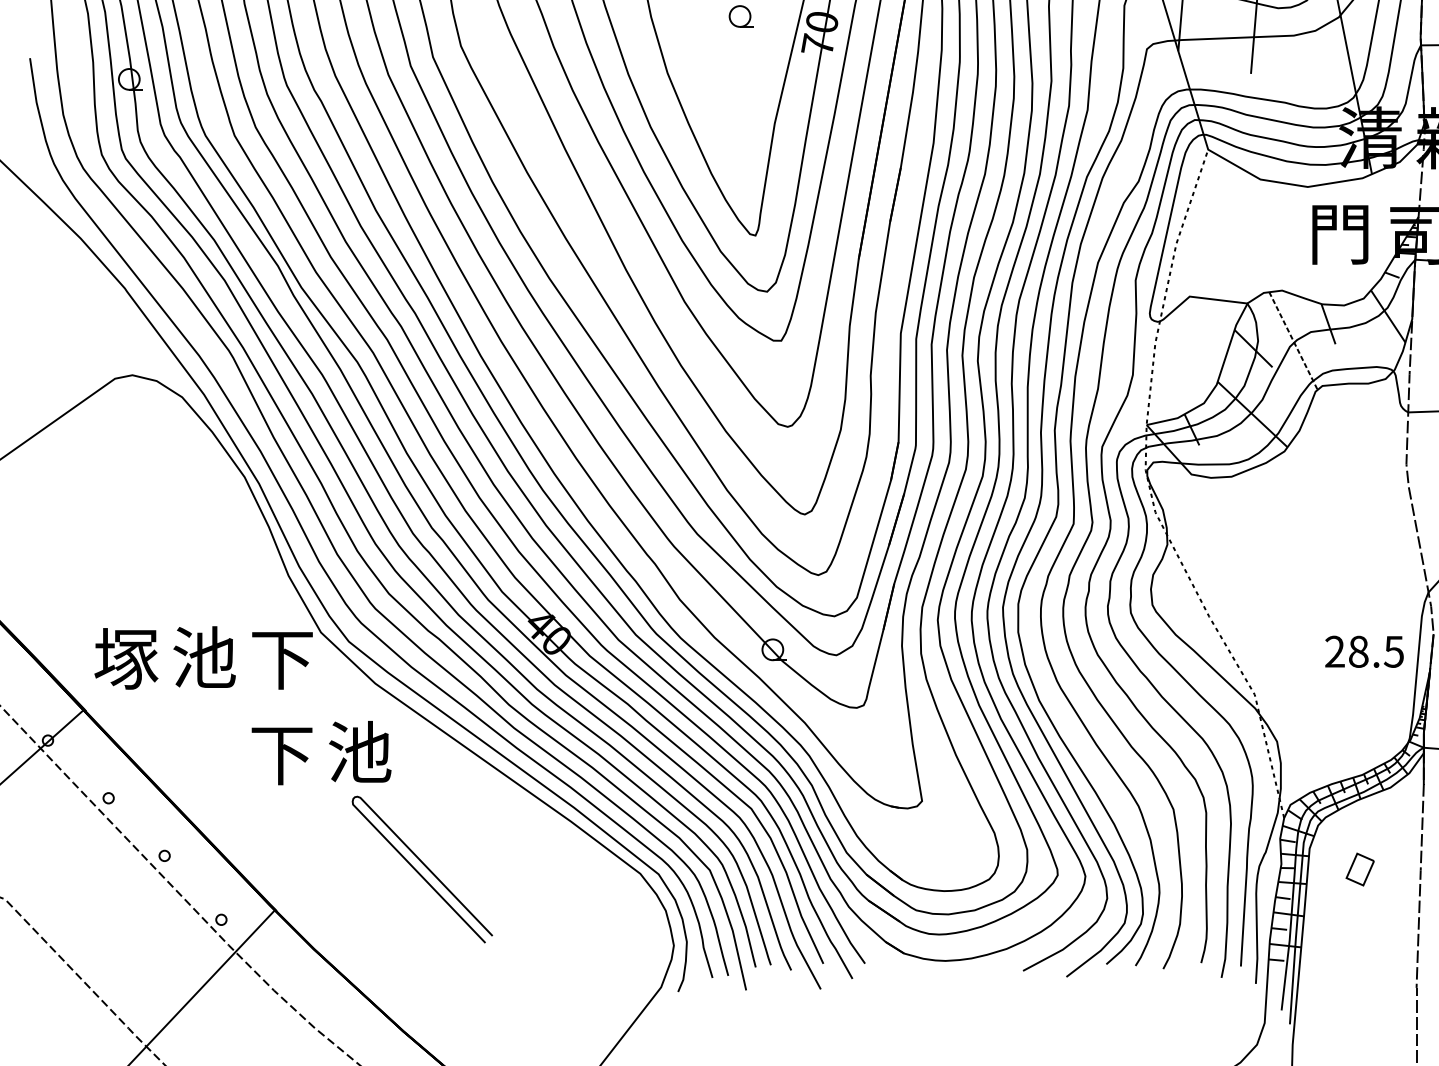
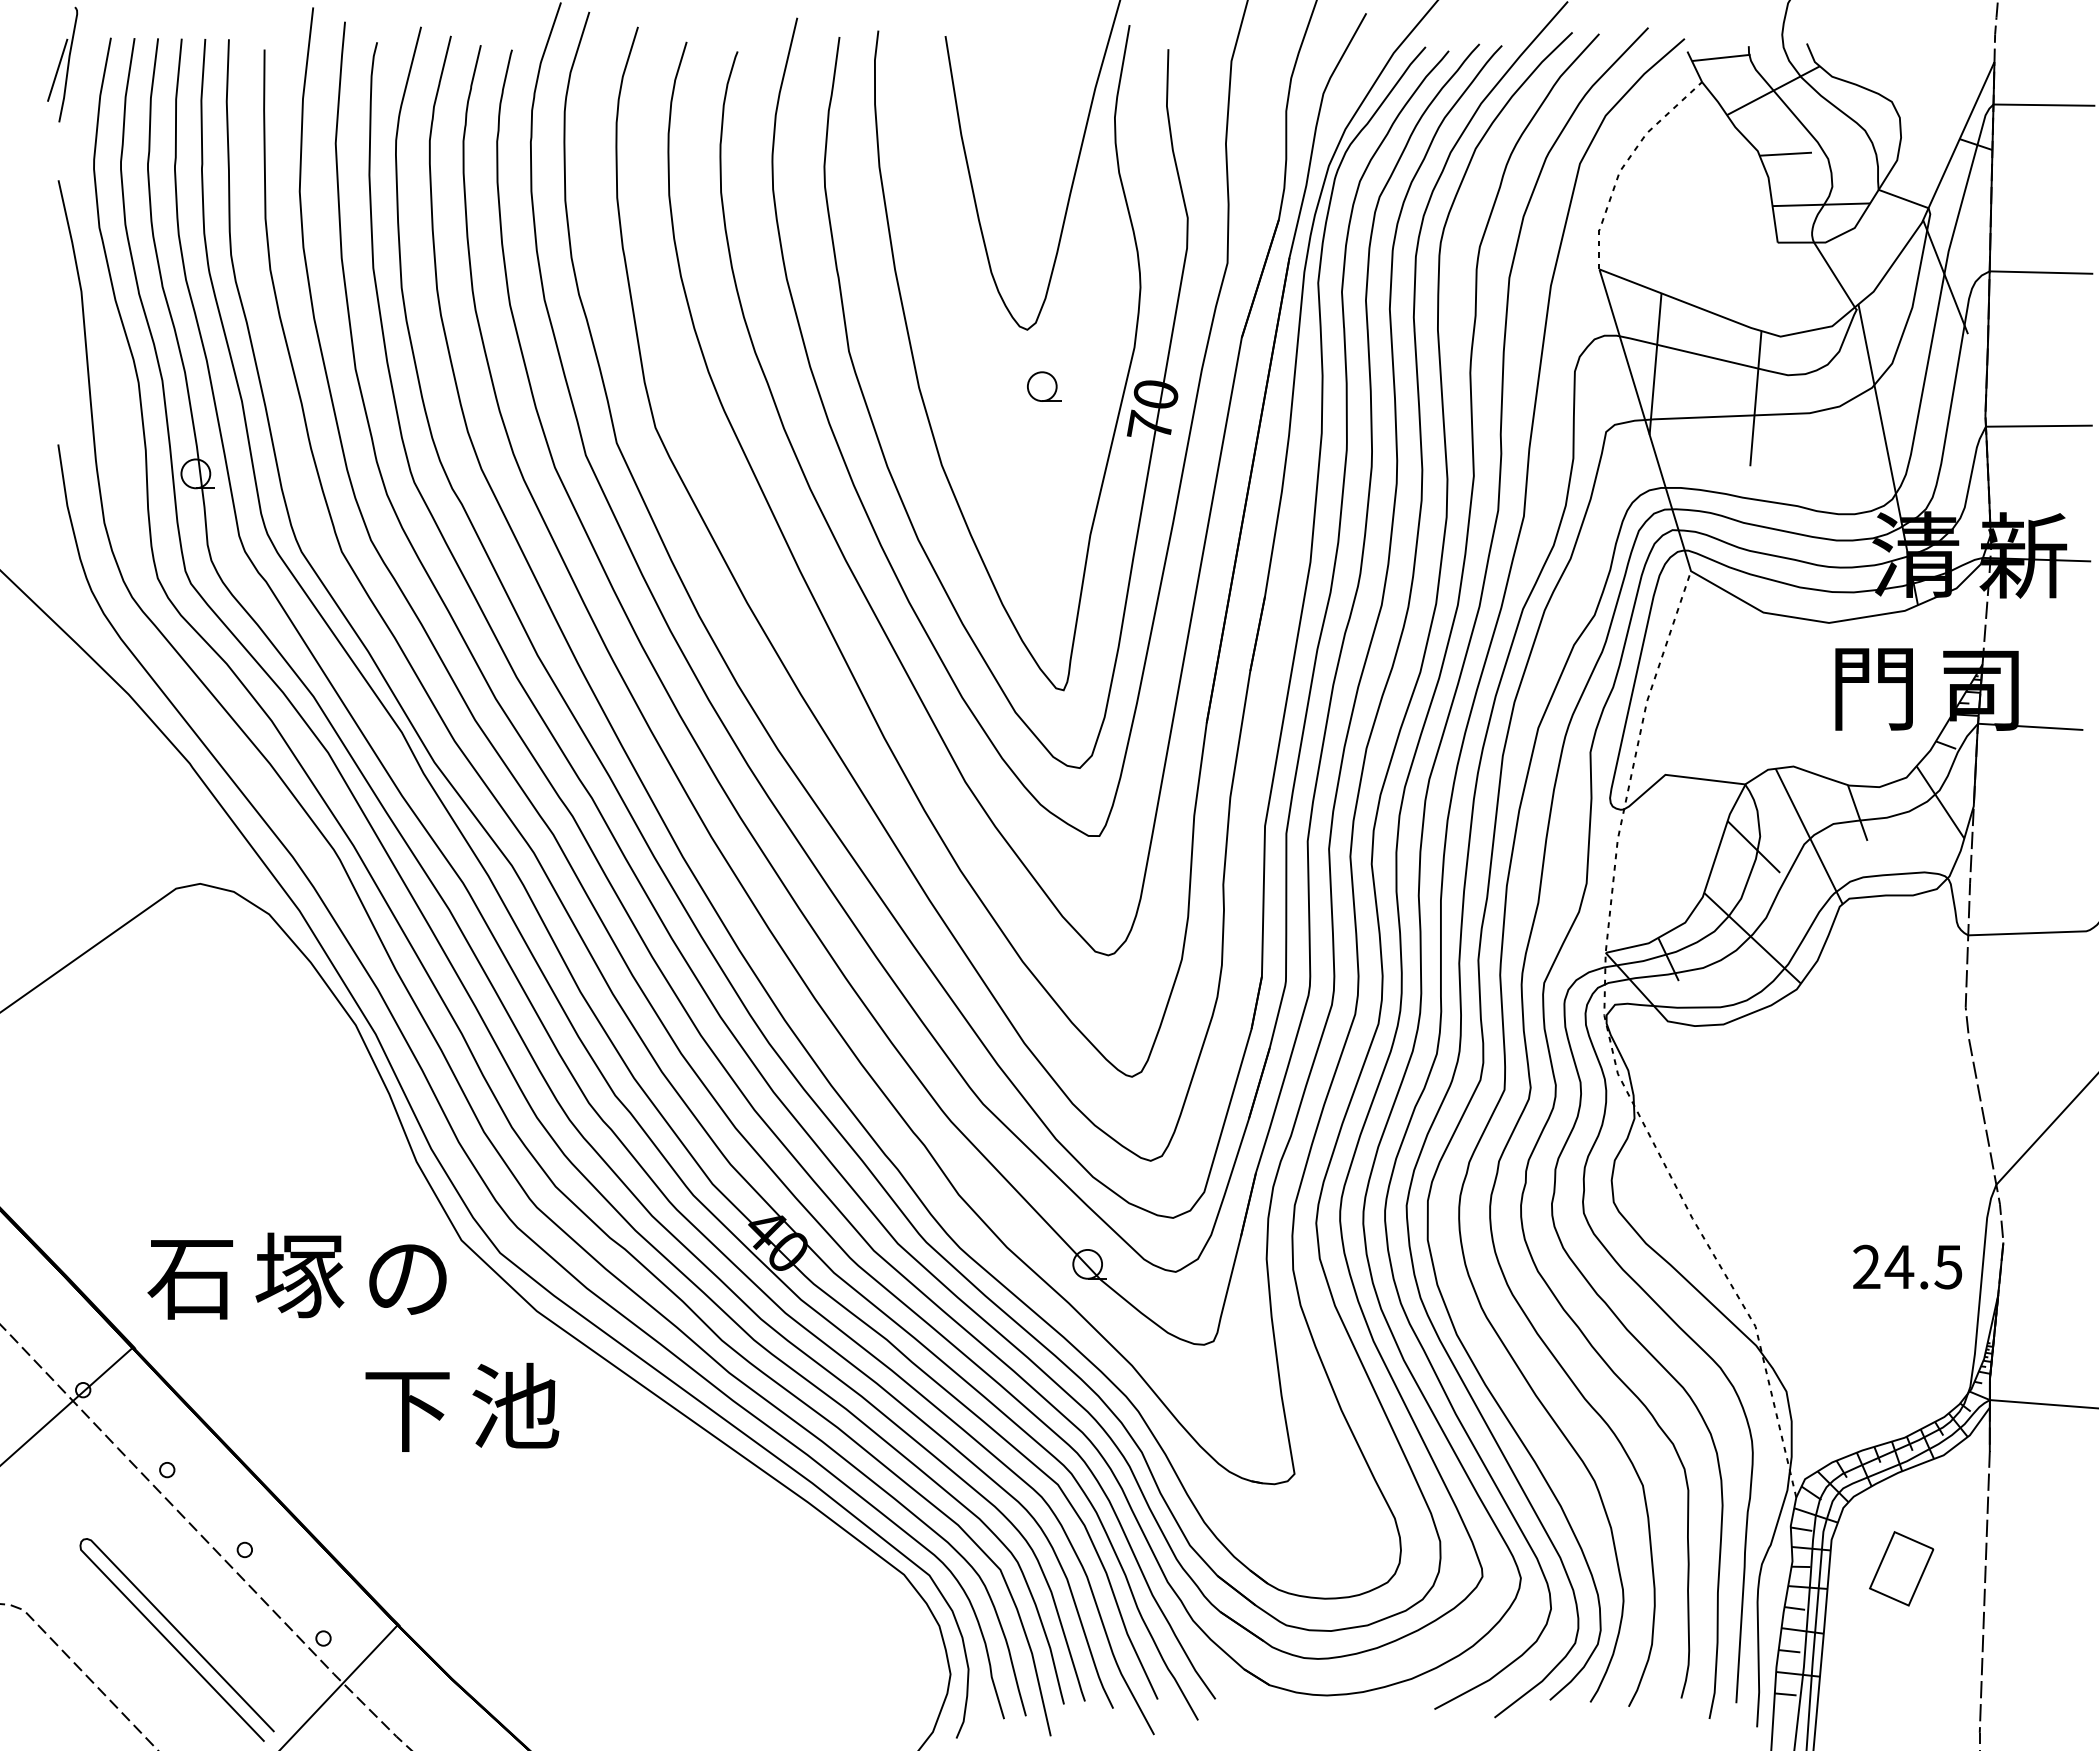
line: (1293, 341) -> (1809, 836), dashed -> solid
text: (1358, 652) -> (1899, 1267), 28.5 -> 24.5
text: (204, 657) -> (299, 1274), 池 -> 塚
text: (126, 658) -> (191, 1276), 塚 -> 石
text: (282, 660) -> (408, 1279), 下 -> の
curve: (424, 866) -> (180, 1635), moved
part: (1360, 869) -> (1901, 1568), size x1.67

